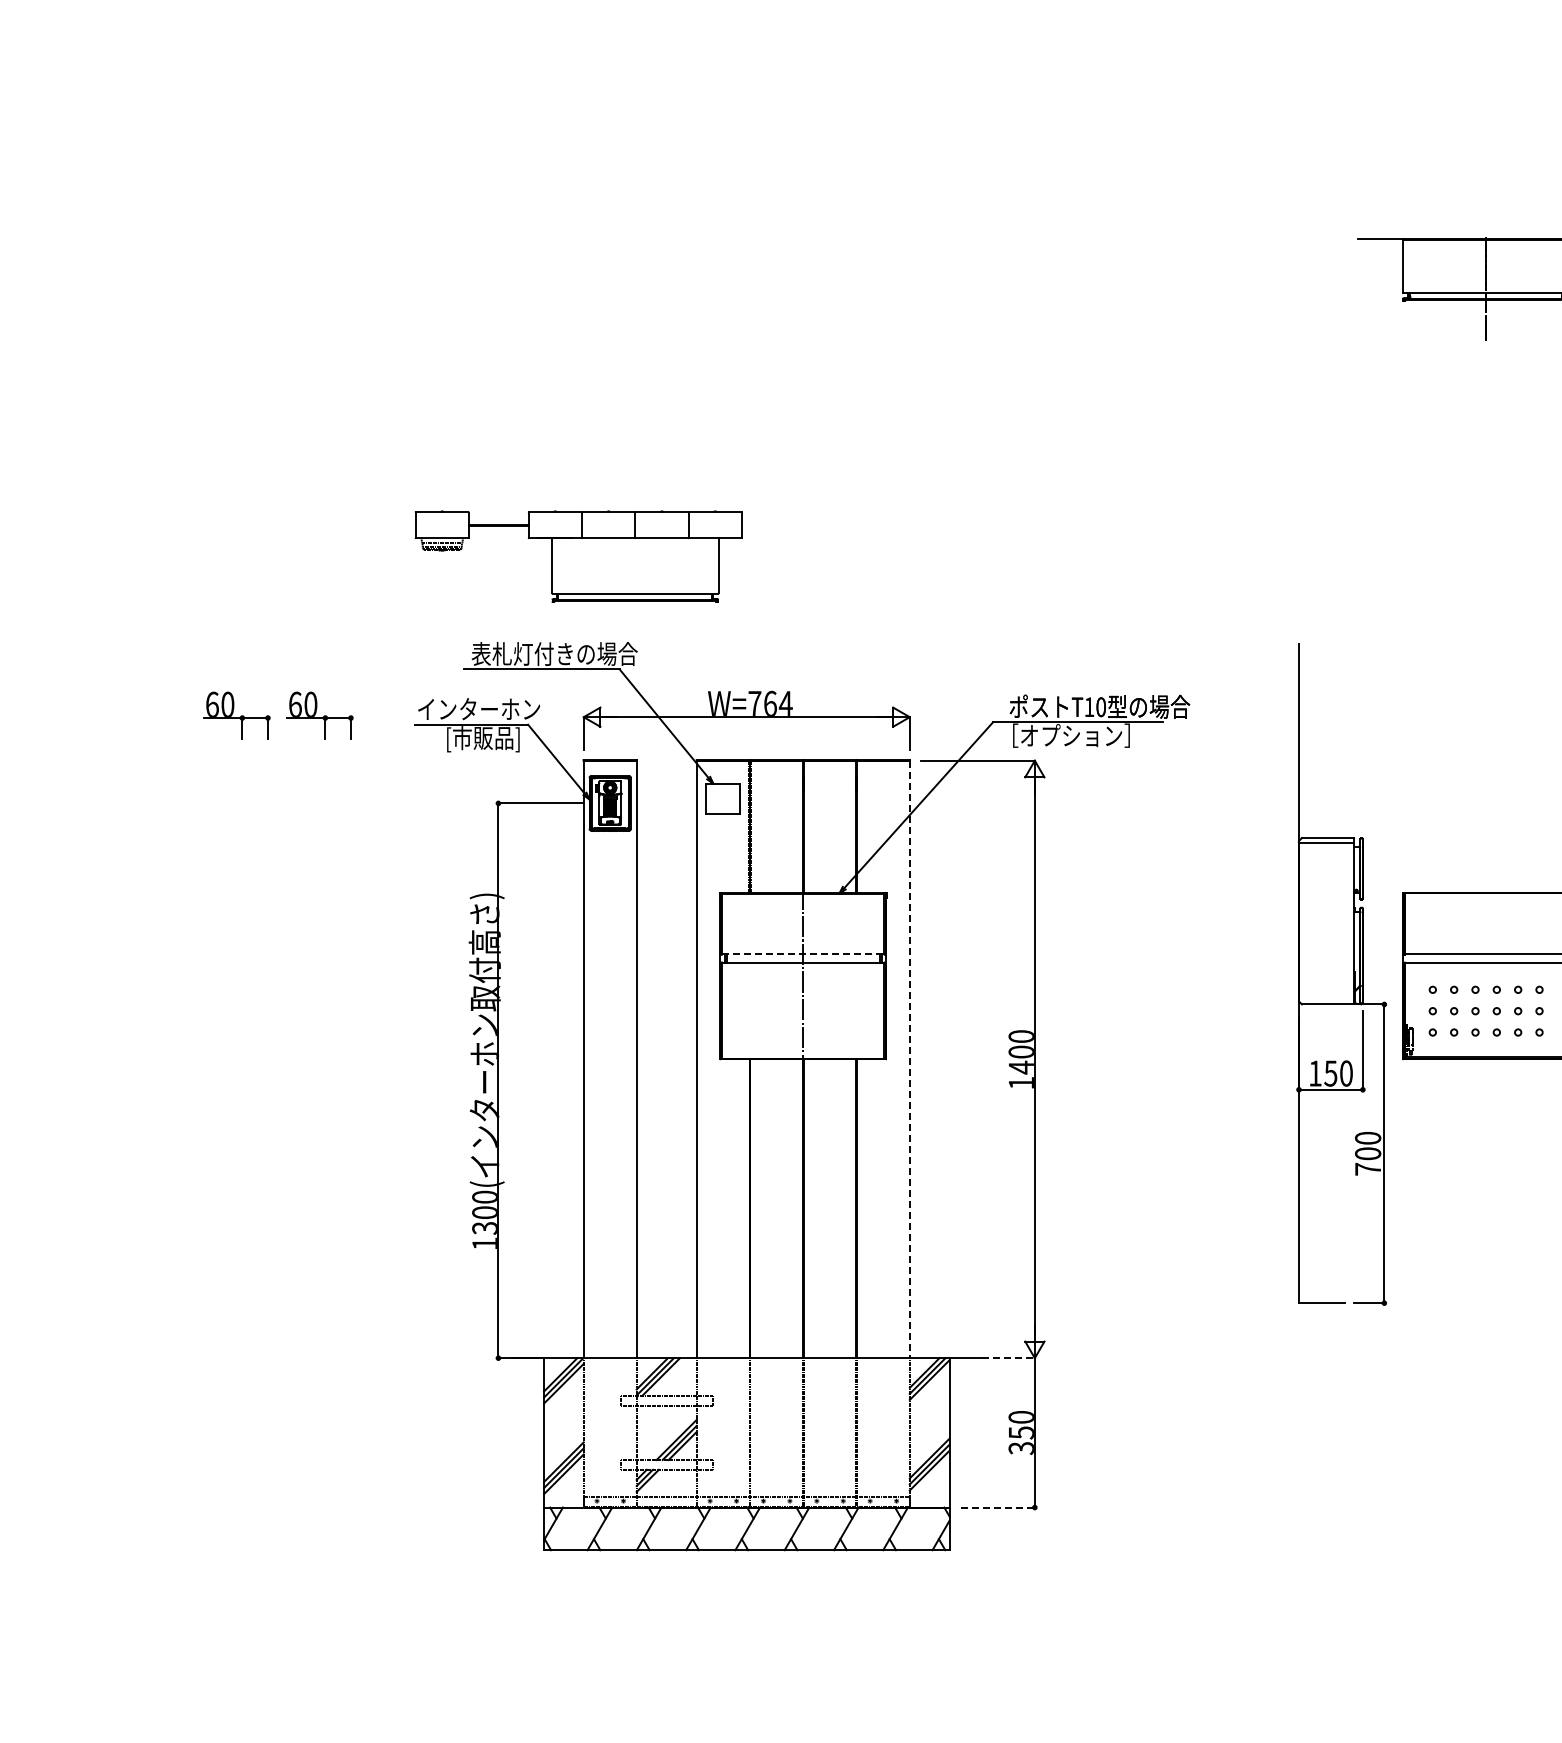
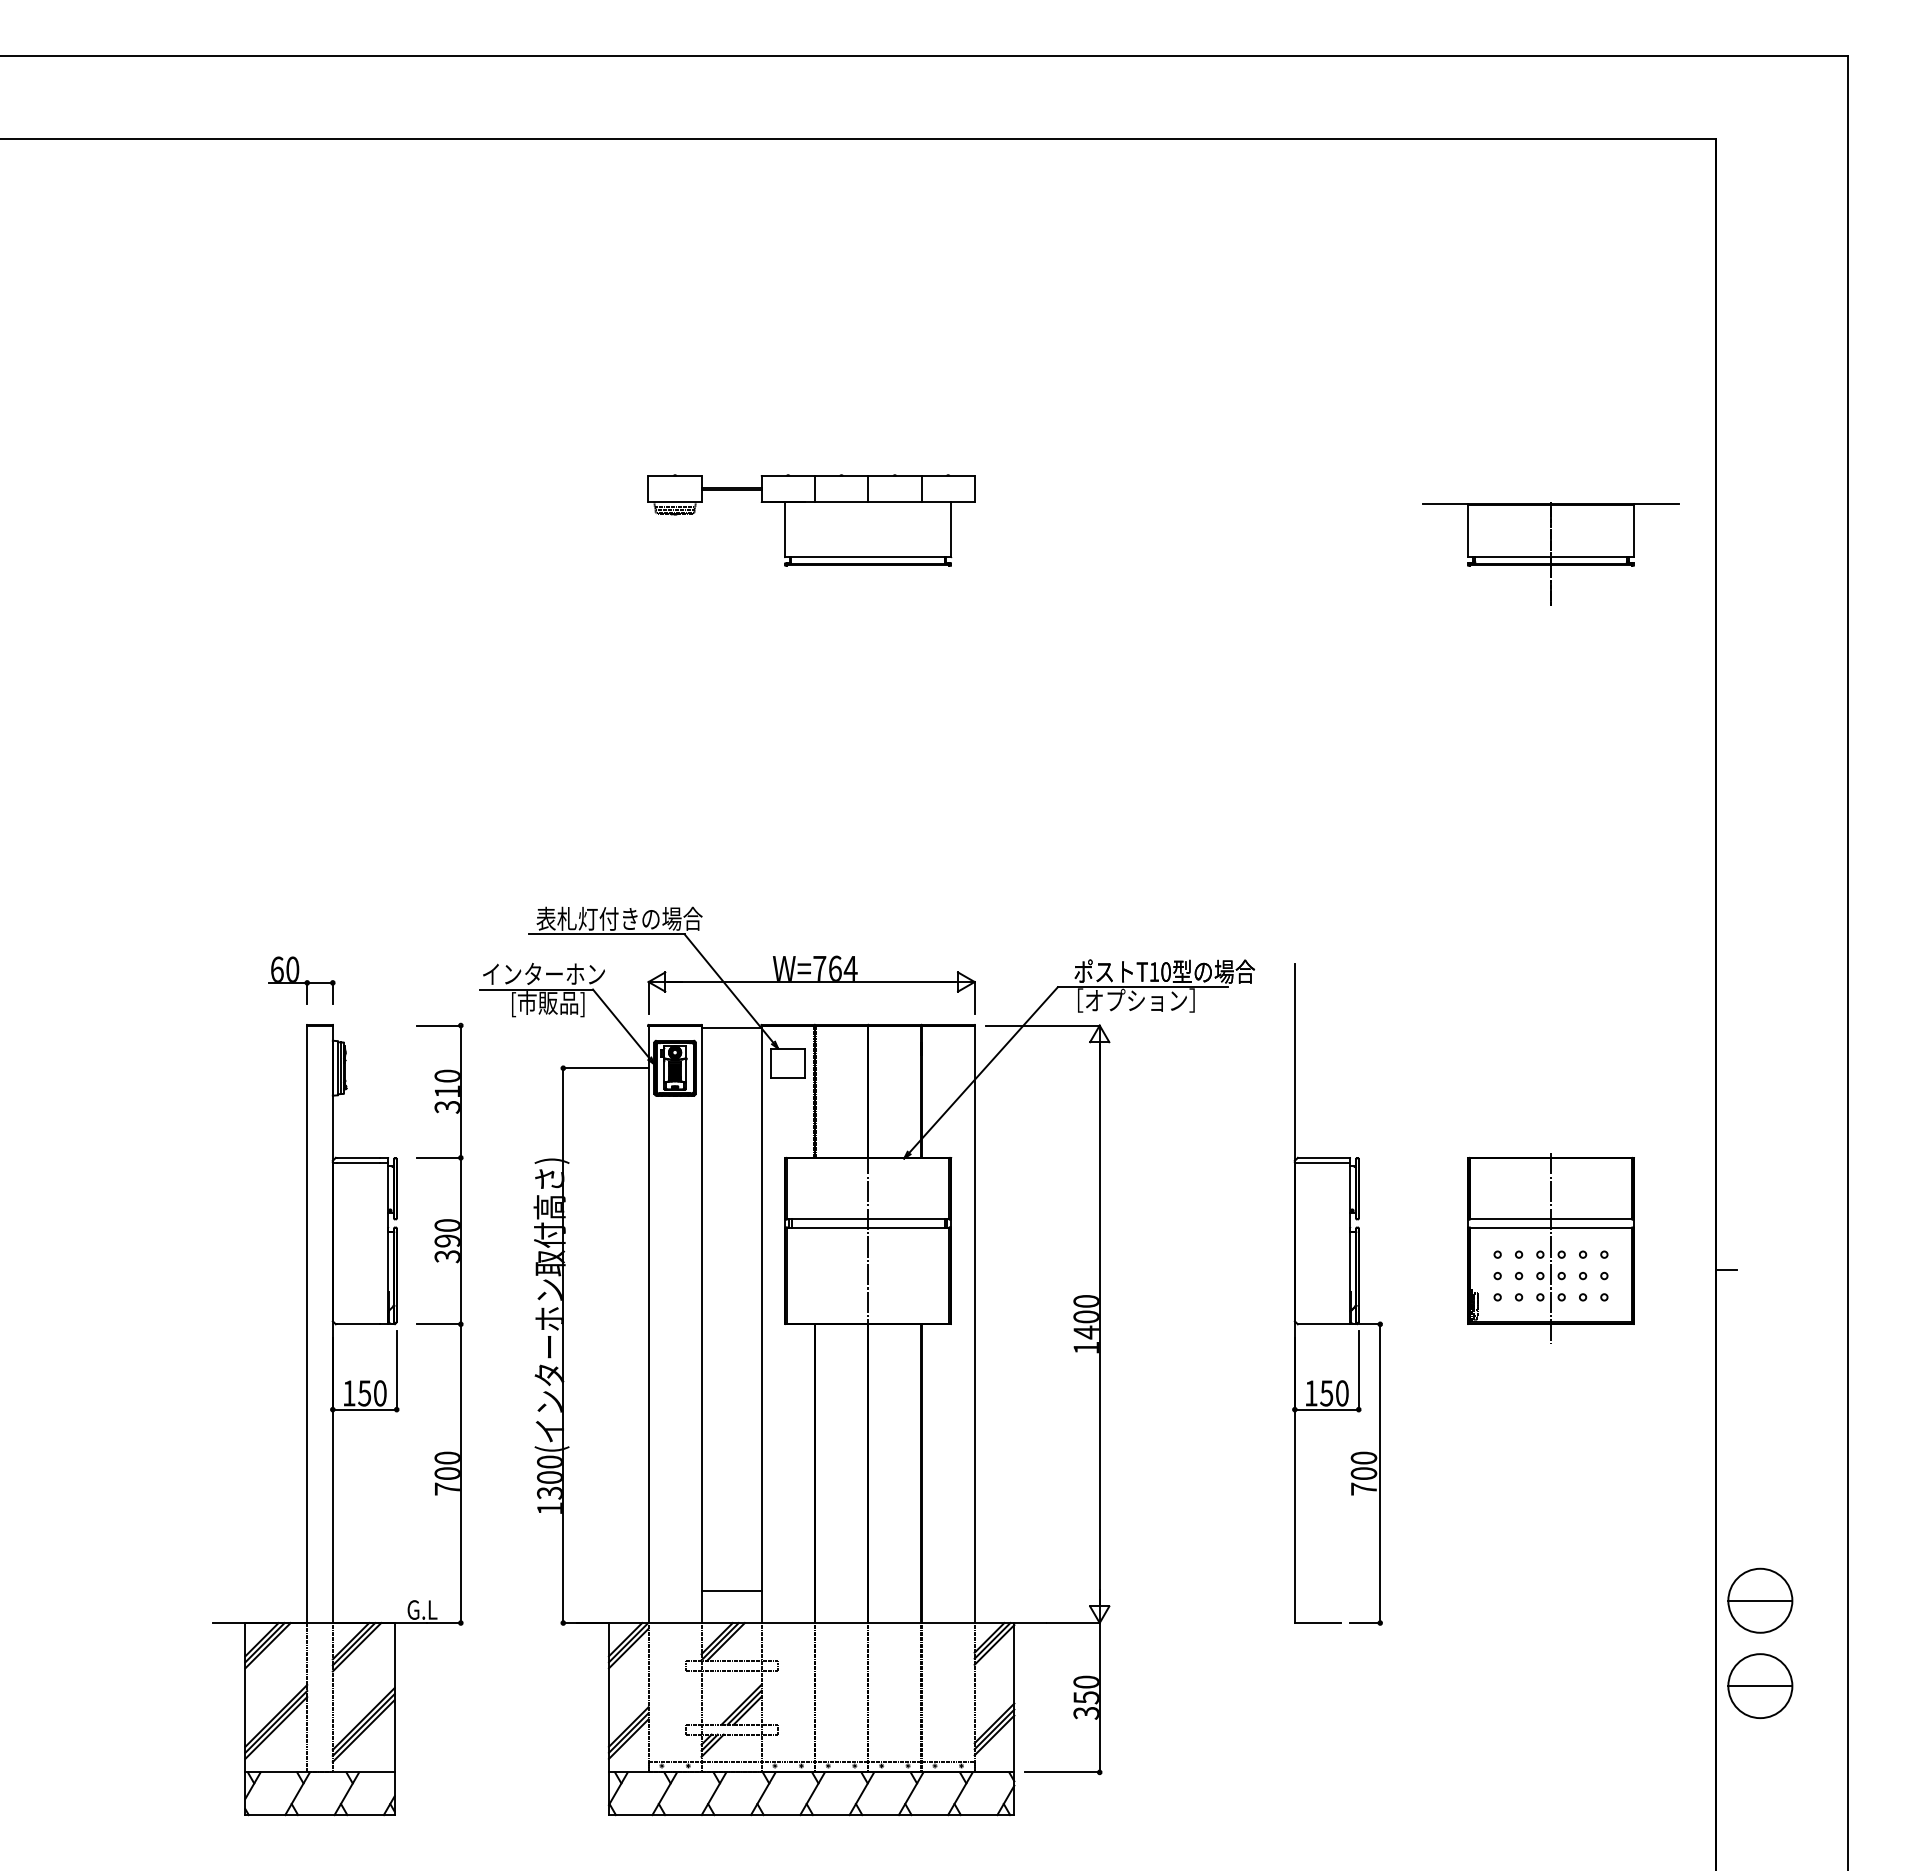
part: (578, 556) -> (811, 520), moved
part: (319, 715) -> (384, 980), removed
line: (666, 763) -> (731, 1028), added
line: (803, 953) -> (868, 1218), dashed -> solid
part: (1341, 974) -> (1337, 1294), moved
line: (1486, 983) -> (1551, 1248), added
line: (909, 1059) -> (974, 1324), dashed -> solid
part: (272, 1154) -> (337, 1419), added
line: (666, 1326) -> (731, 1591), added
line: (1008, 1358) -> (1073, 1623), dashed -> solid
line: (998, 1507) -> (1063, 1772), dashed -> solid

